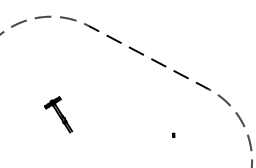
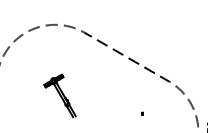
part: (57, 114) -> (59, 95), size x1.67

